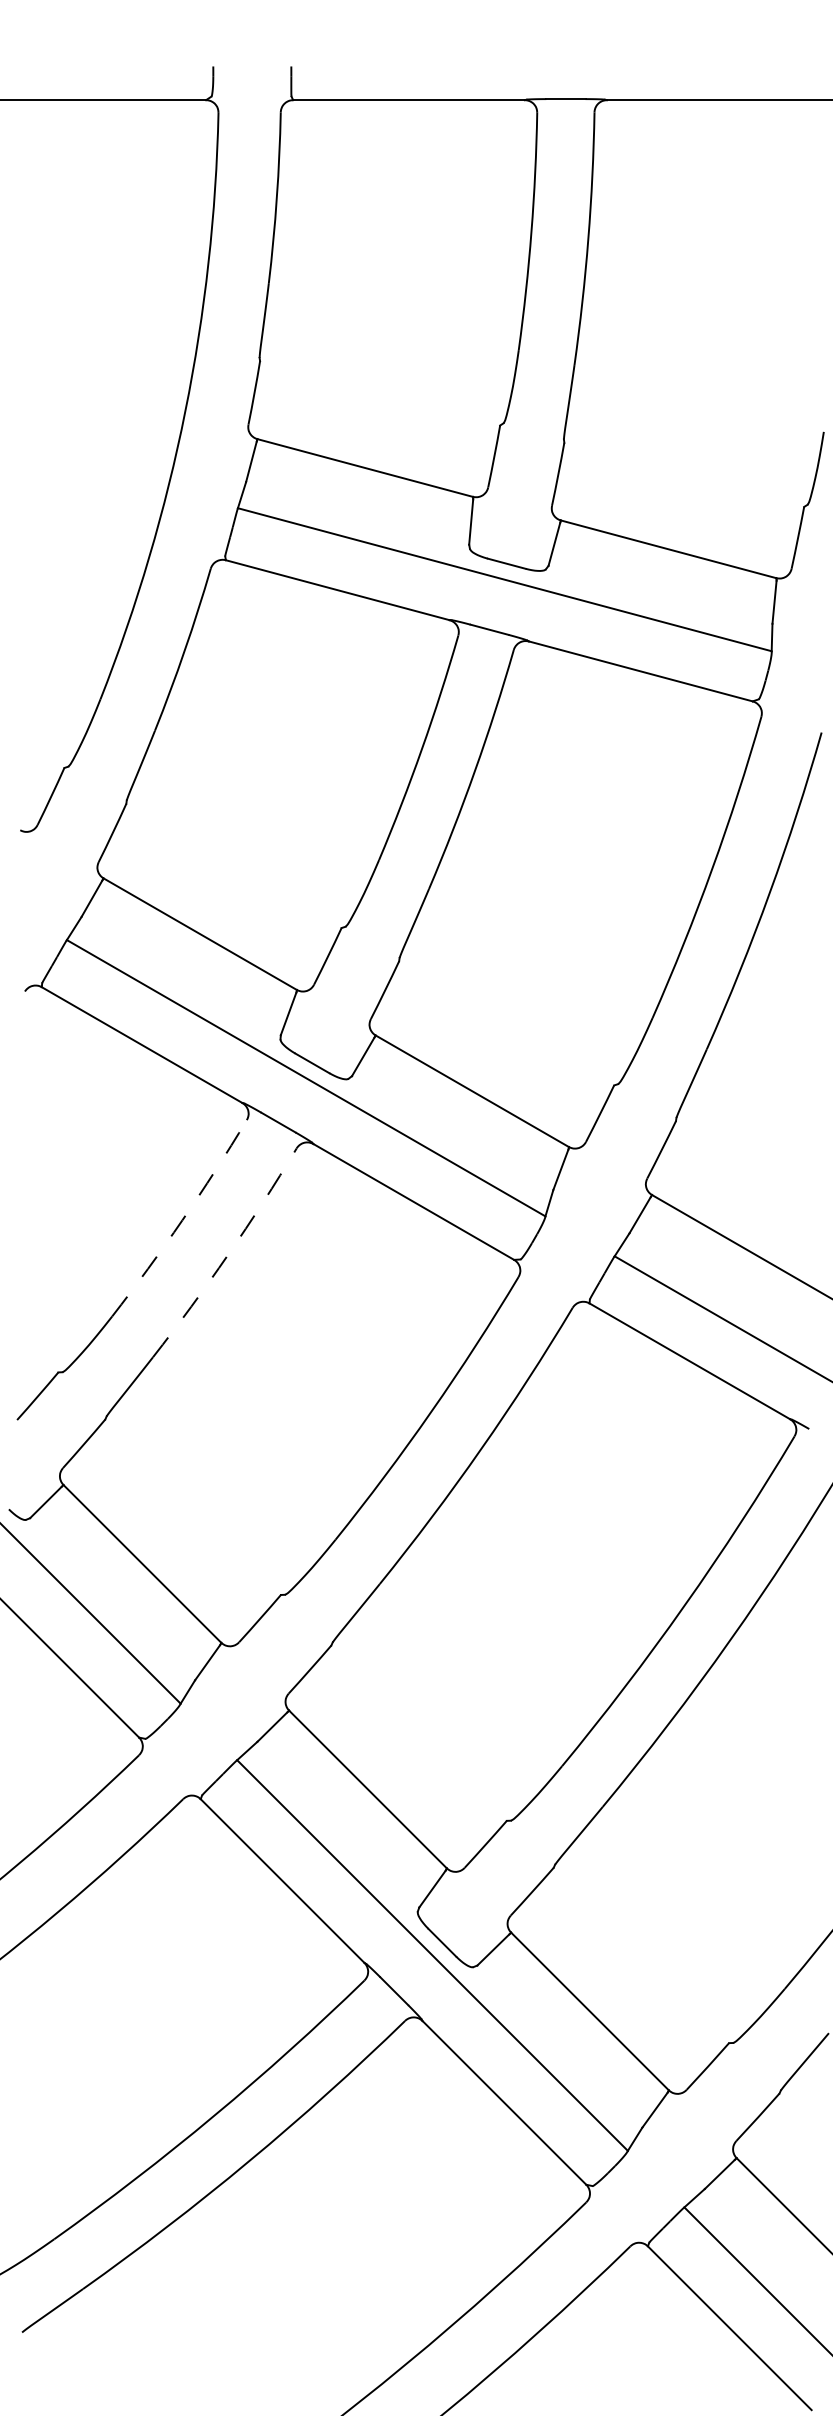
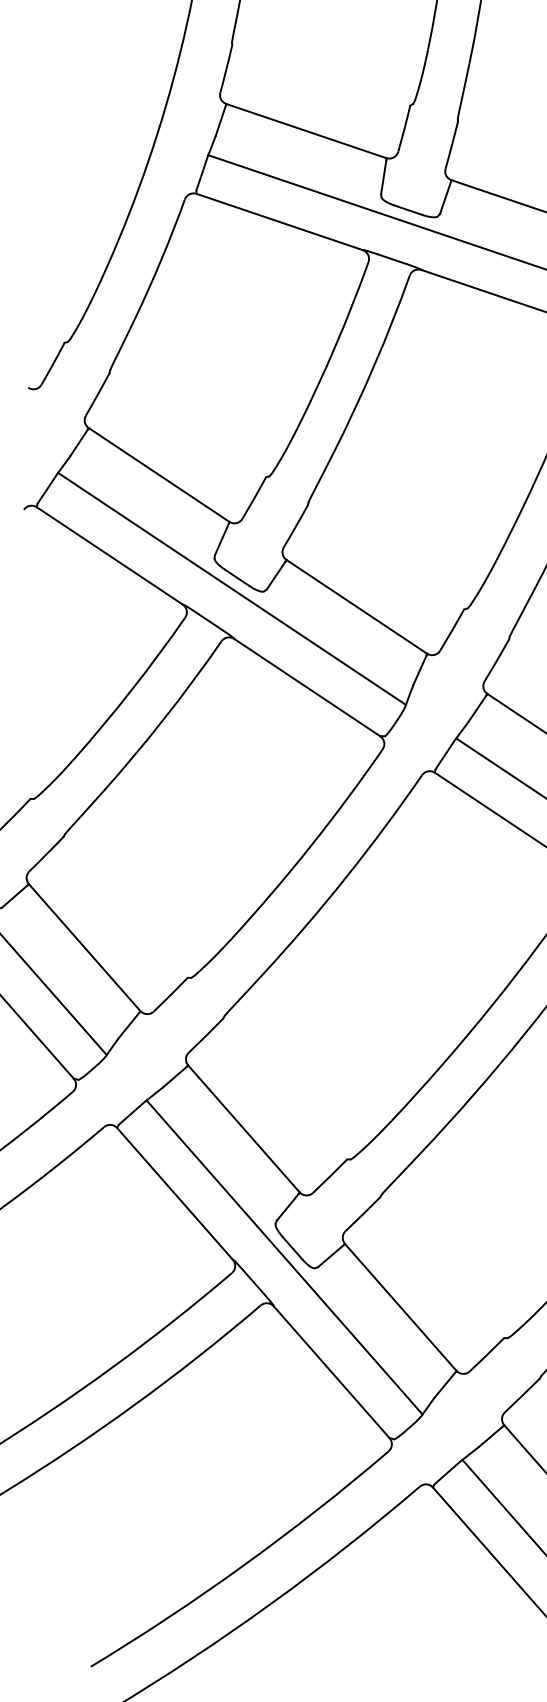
arc: (182, 1220) -> (131, 690), dashed -> solid
arc: (228, 1255) -> (164, 718), dashed -> solid

